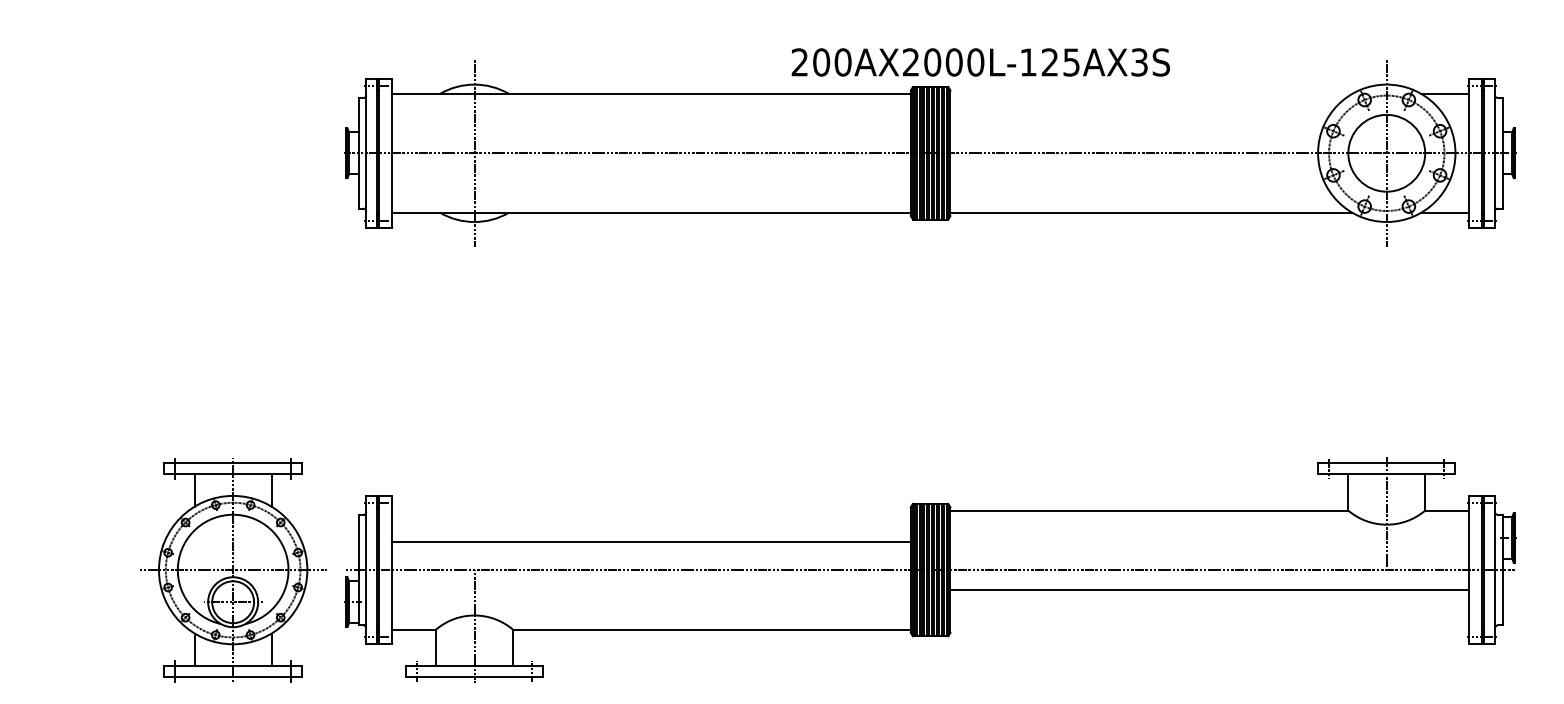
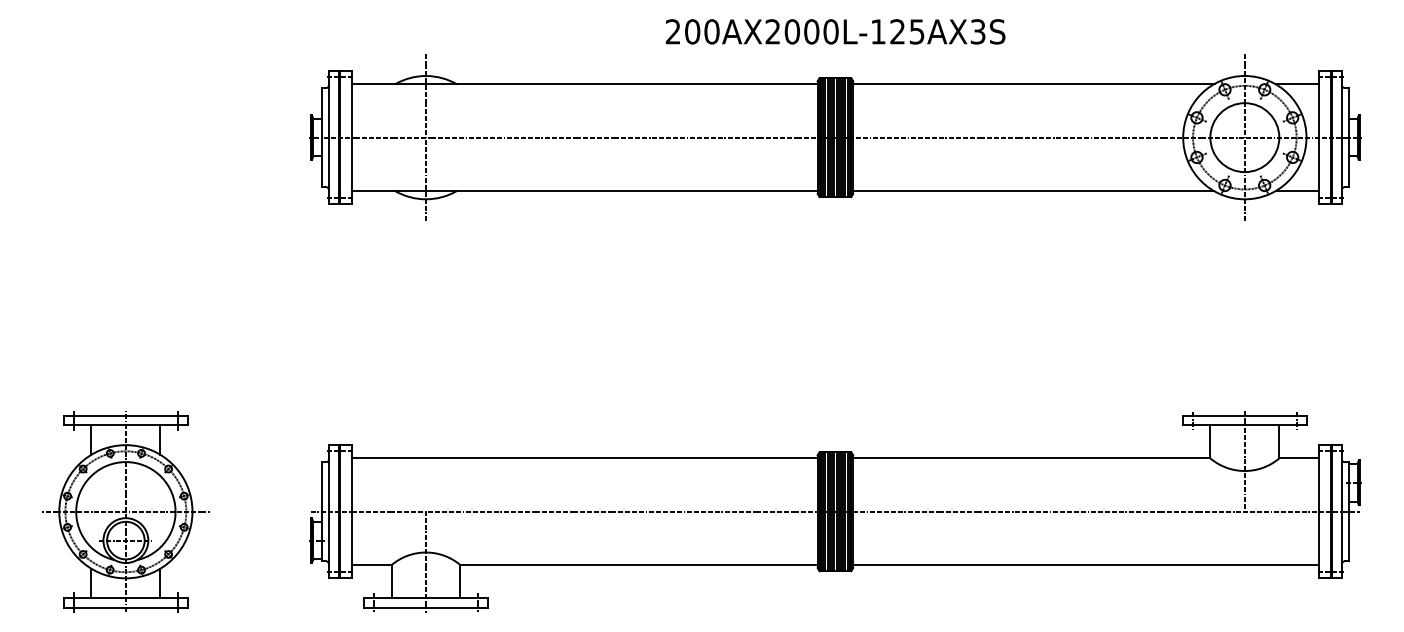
text: (980, 62) -> (835, 31), moved
line: (1151, 93) -> (1033, 83), added
line: (651, 541) -> (584, 458), moved
part: (233, 570) -> (126, 512), moved
line: (1209, 589) -> (1085, 565), moved

